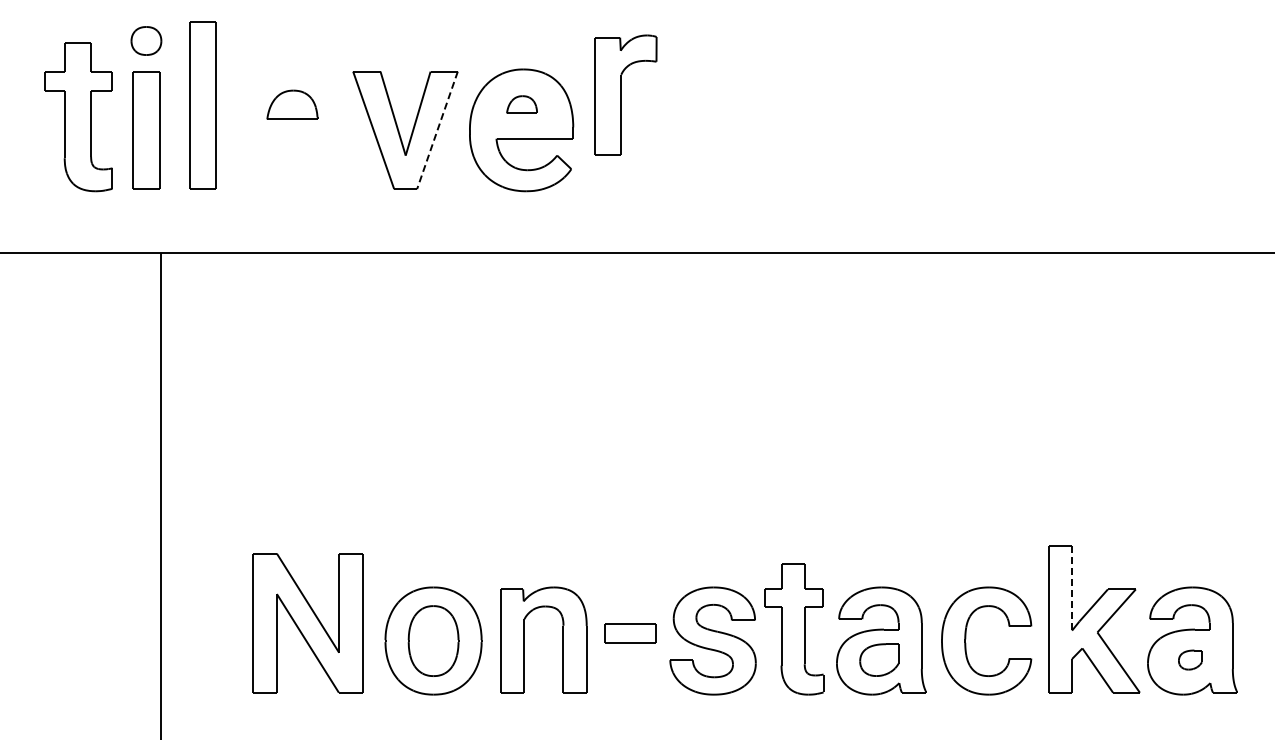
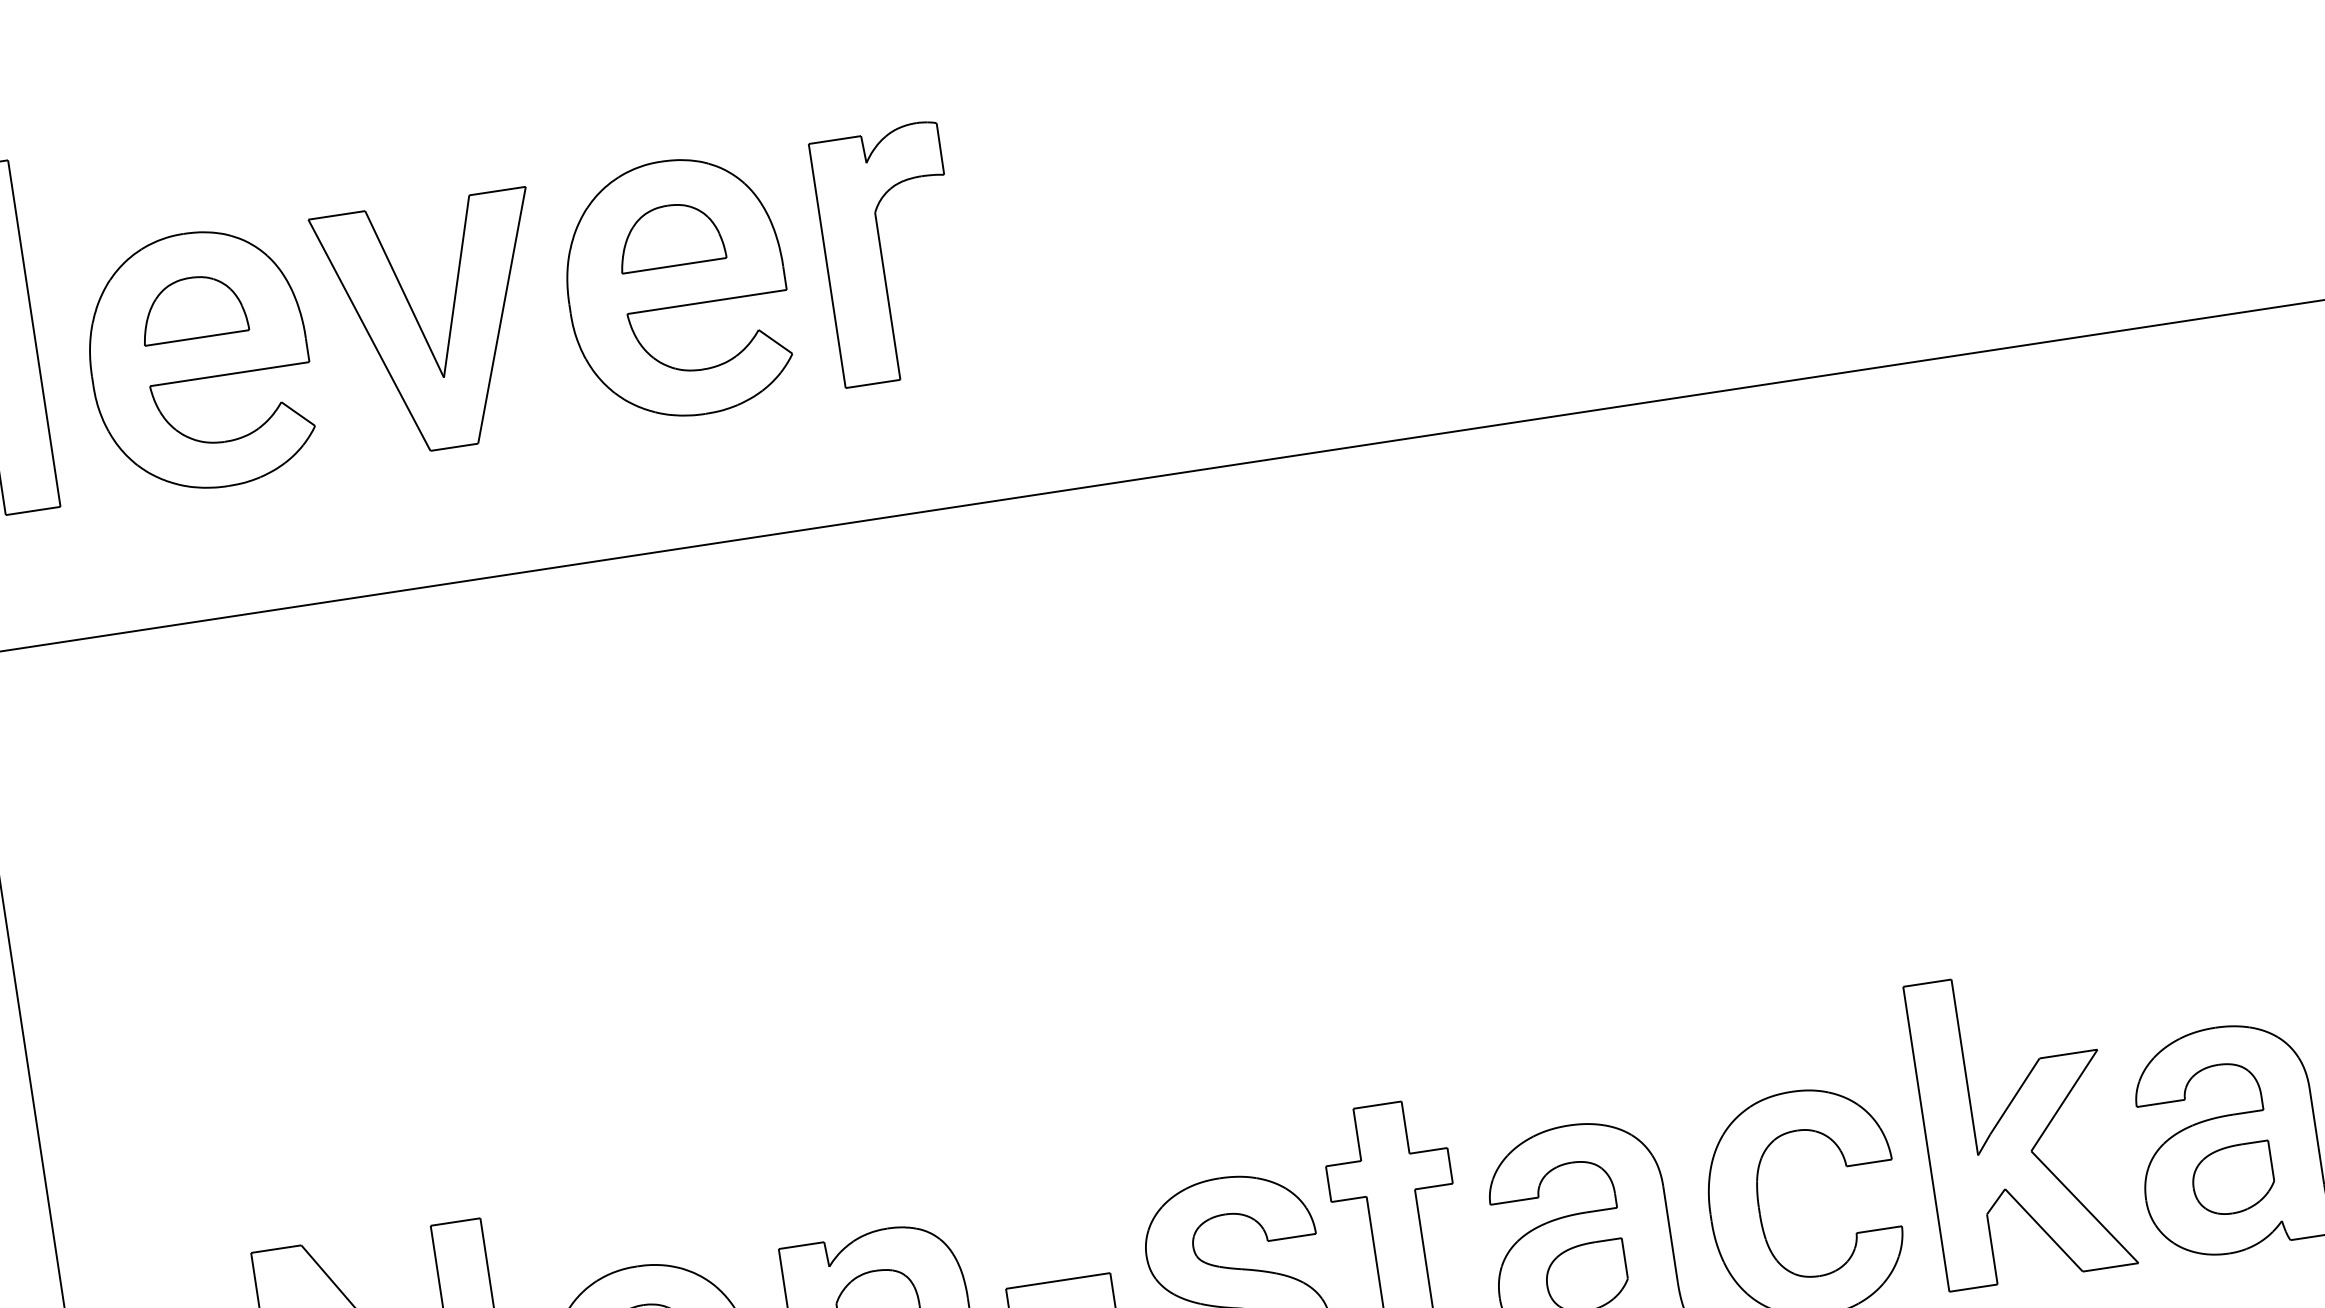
part: (625, 94) -> (890, 252), moved
part: (521, 104) -> (668, 235), size x1.67
part: (291, 130) -> (198, 361), added
line: (437, 130) -> (502, 315), dashed -> solid
line: (1072, 588) -> (1965, 1067), dashed -> solid
part: (1190, 659) -> (2233, 1178), size x1.67

